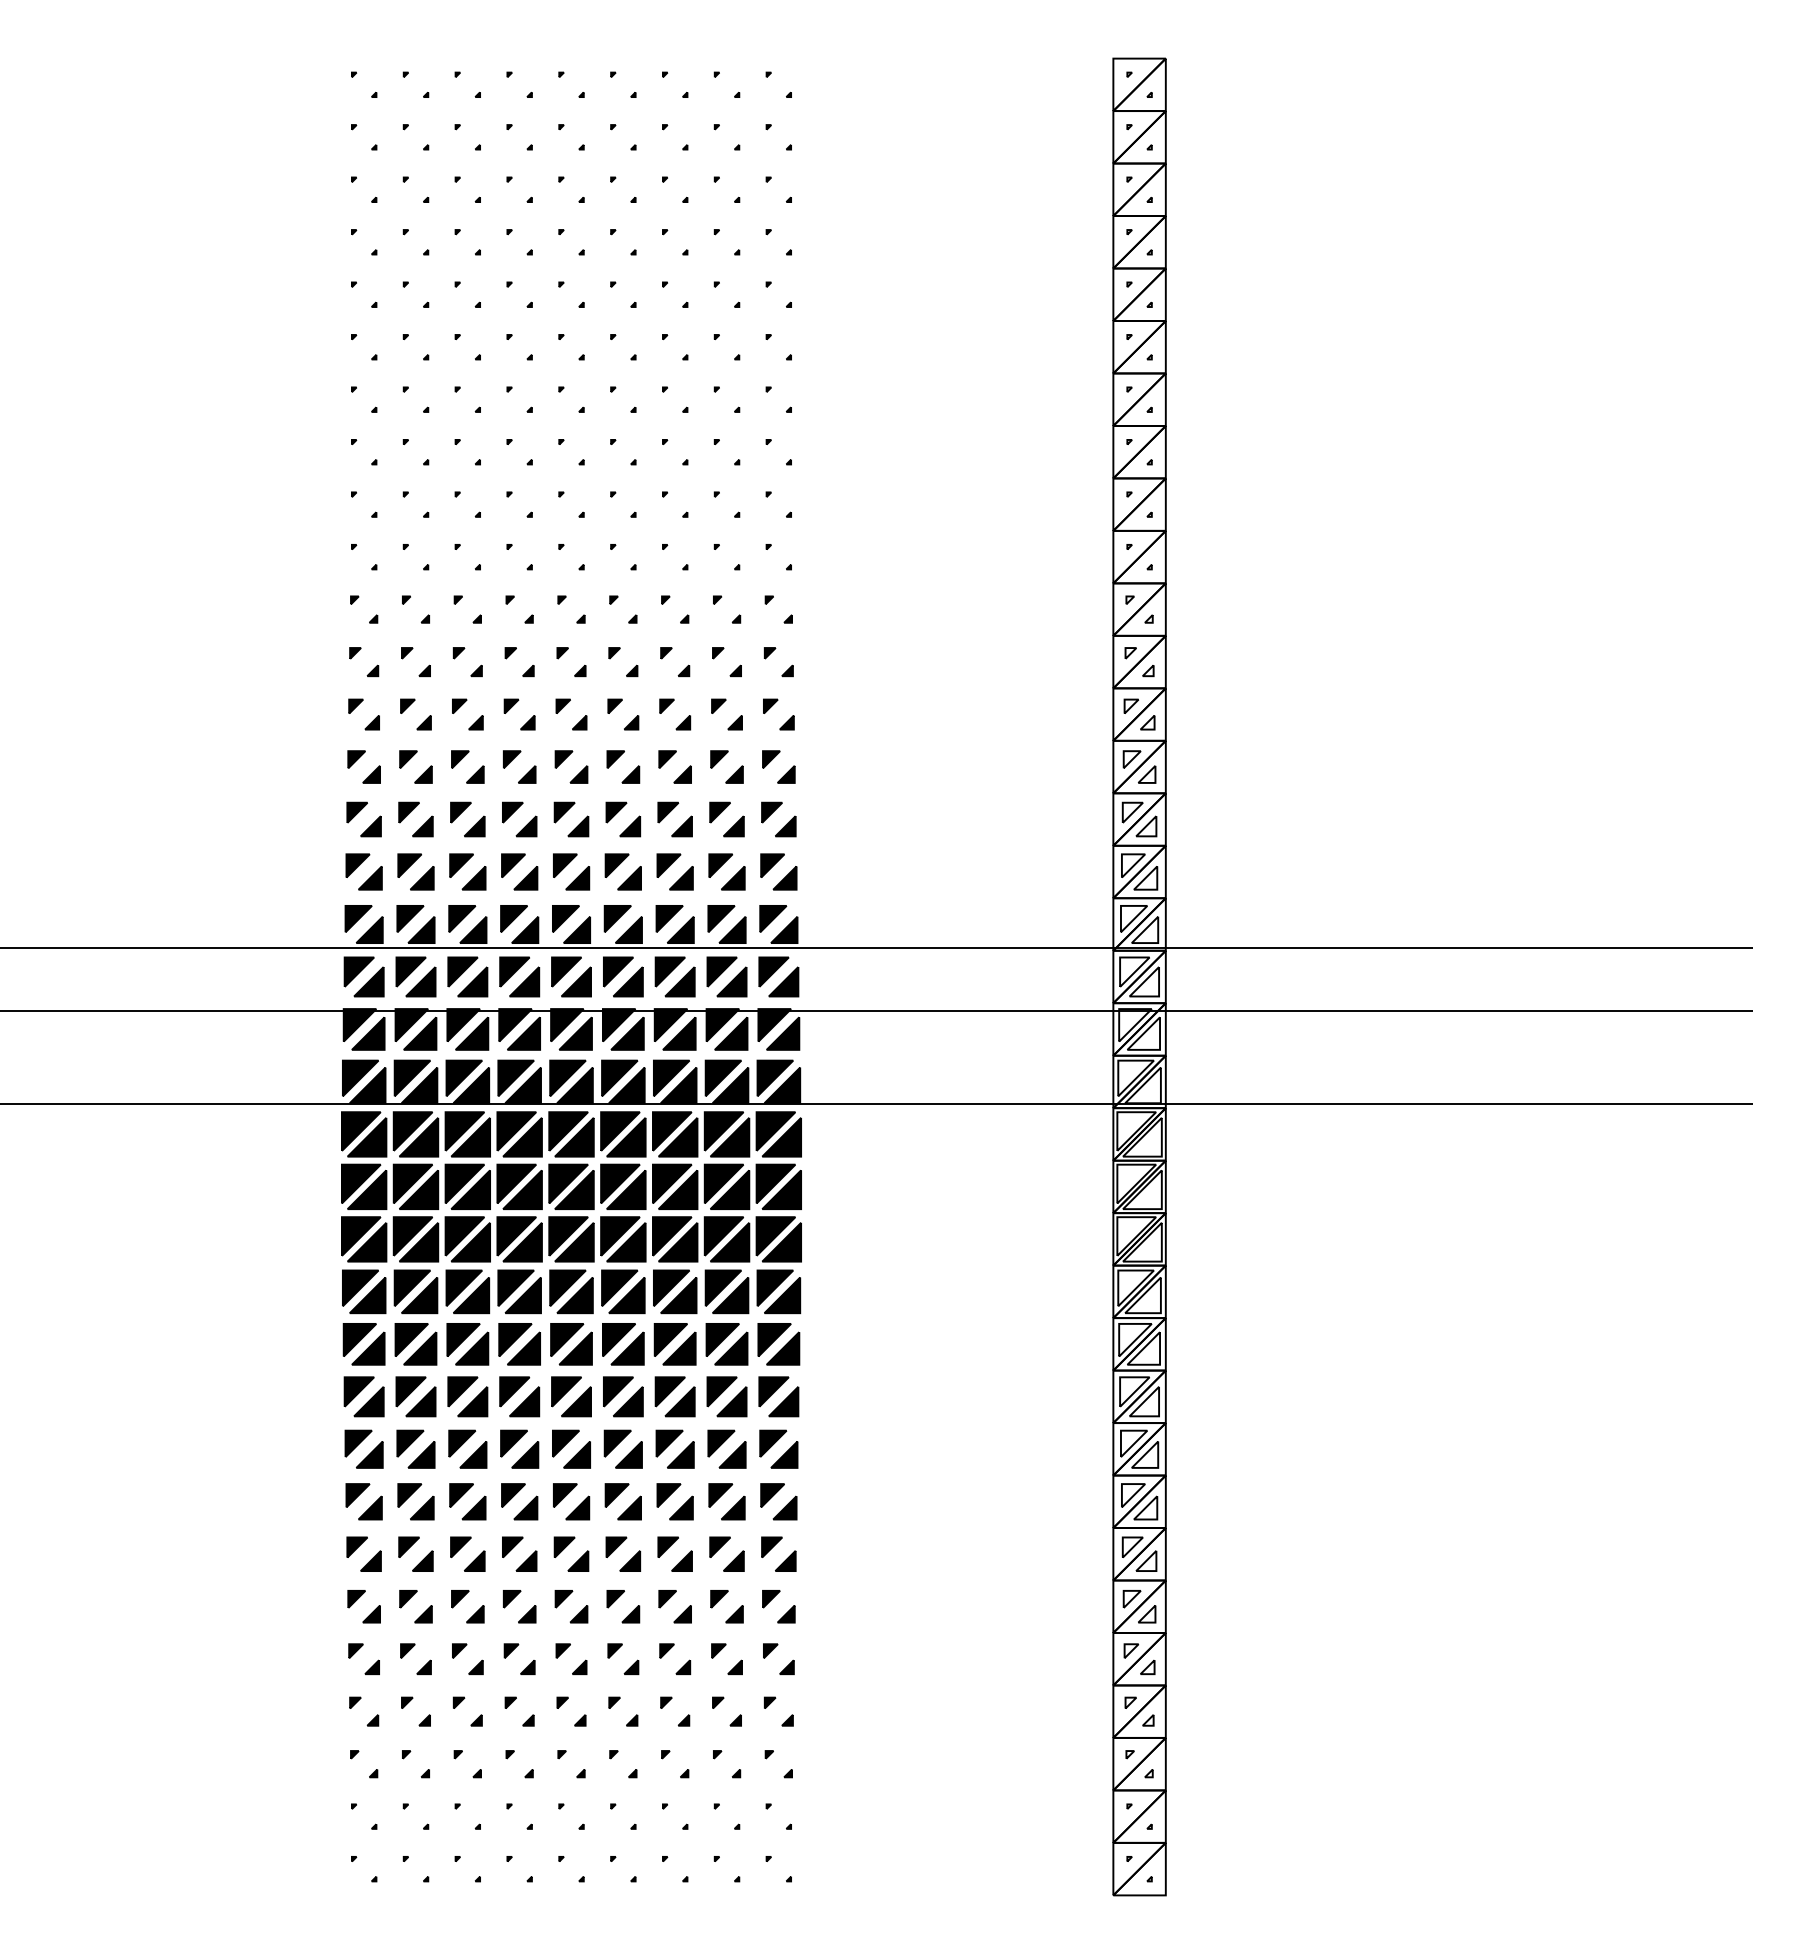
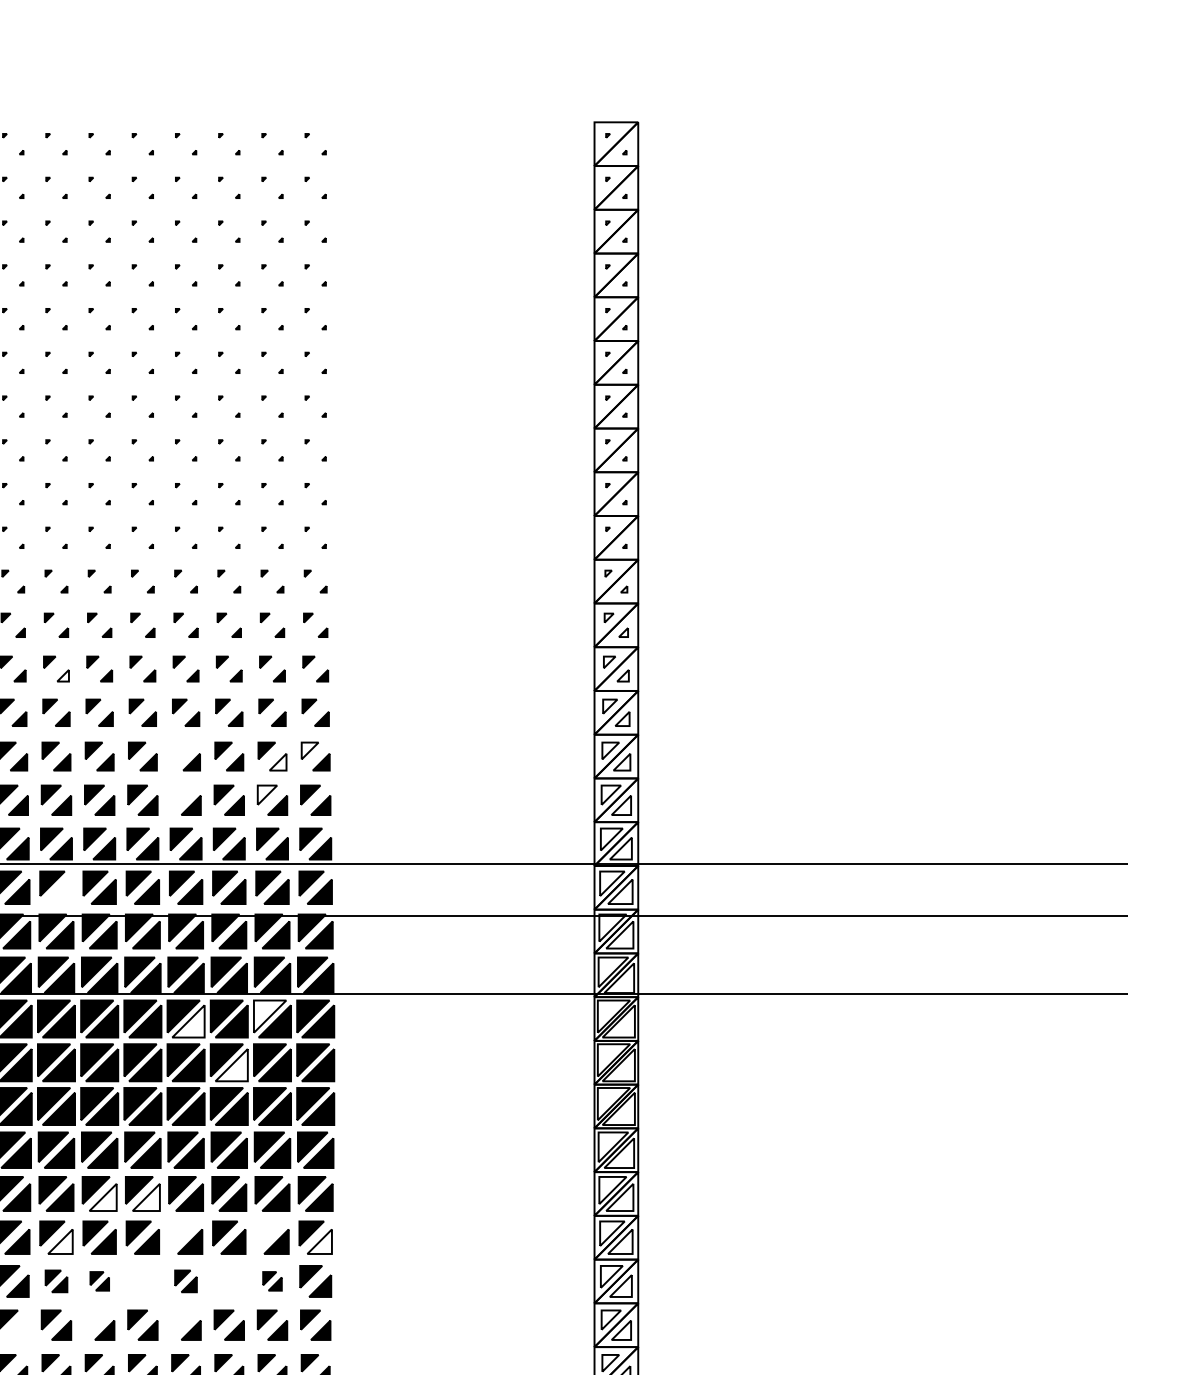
fill: (475, 722) -> (62, 675), removed
part: (616, 812) -> (180, 750), removed
fill: (772, 812) -> (310, 750), removed
fill: (733, 826) -> (277, 762), removed
part: (616, 865) -> (180, 794), removed
fill: (720, 865) -> (267, 794), removed
part: (472, 981) -> (60, 891), removed
fill: (723, 1131) -> (269, 1016), removed
fill: (625, 1136) -> (187, 1020), removed
fill: (677, 1189) -> (231, 1064), removed
fill: (523, 1348) -> (102, 1197), removed
fill: (575, 1348) -> (146, 1197), removed
part: (618, 1391) -> (182, 1233), removed
part: (721, 1391) -> (267, 1233), removed
fill: (472, 1401) -> (60, 1241), removed
fill: (783, 1401) -> (319, 1241), removed
part: (567, 1443) -> (139, 1276), removed
part: (467, 1448) -> (56, 1280), size x0.7
part: (519, 1448) -> (99, 1280), size x0.6
part: (622, 1448) -> (185, 1280), size x0.7
part: (674, 1448) -> (228, 1280), removed
part: (726, 1448) -> (272, 1280), size x0.6
part: (513, 1495) -> (94, 1319), removed
part: (616, 1495) -> (180, 1319), removed
part: (422, 1507) -> (18, 1329), removed

